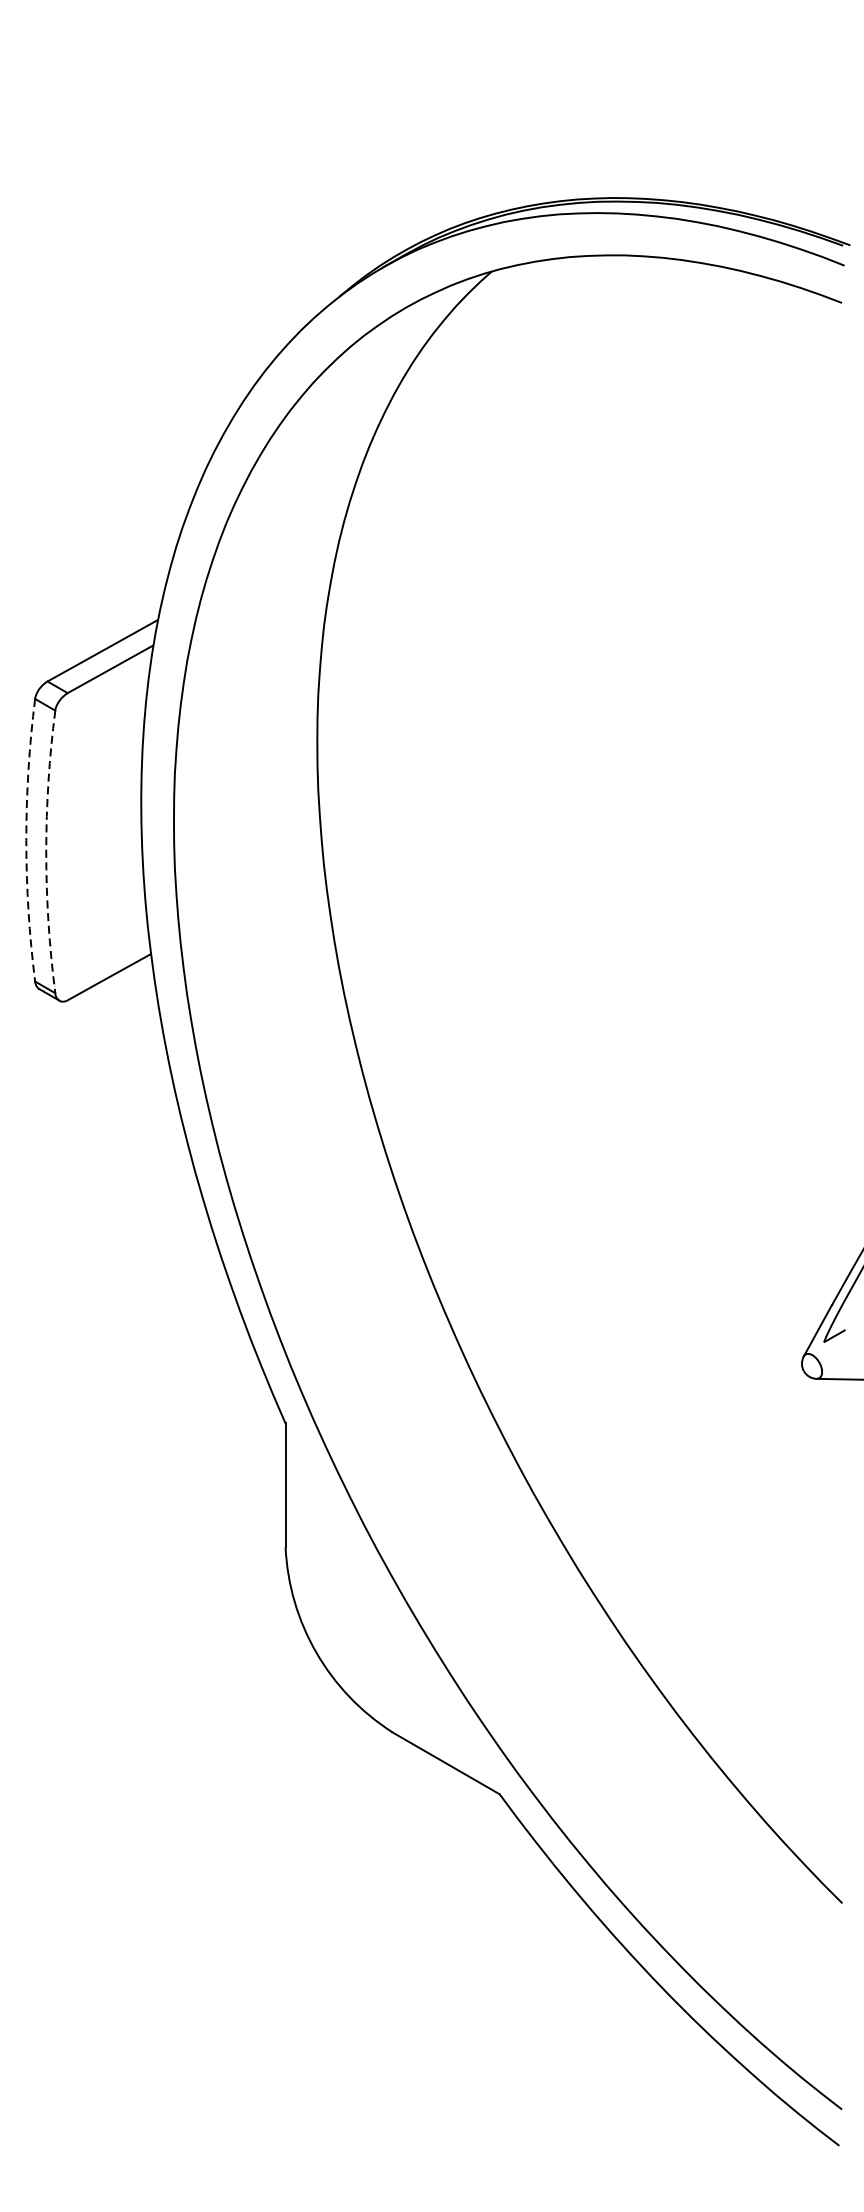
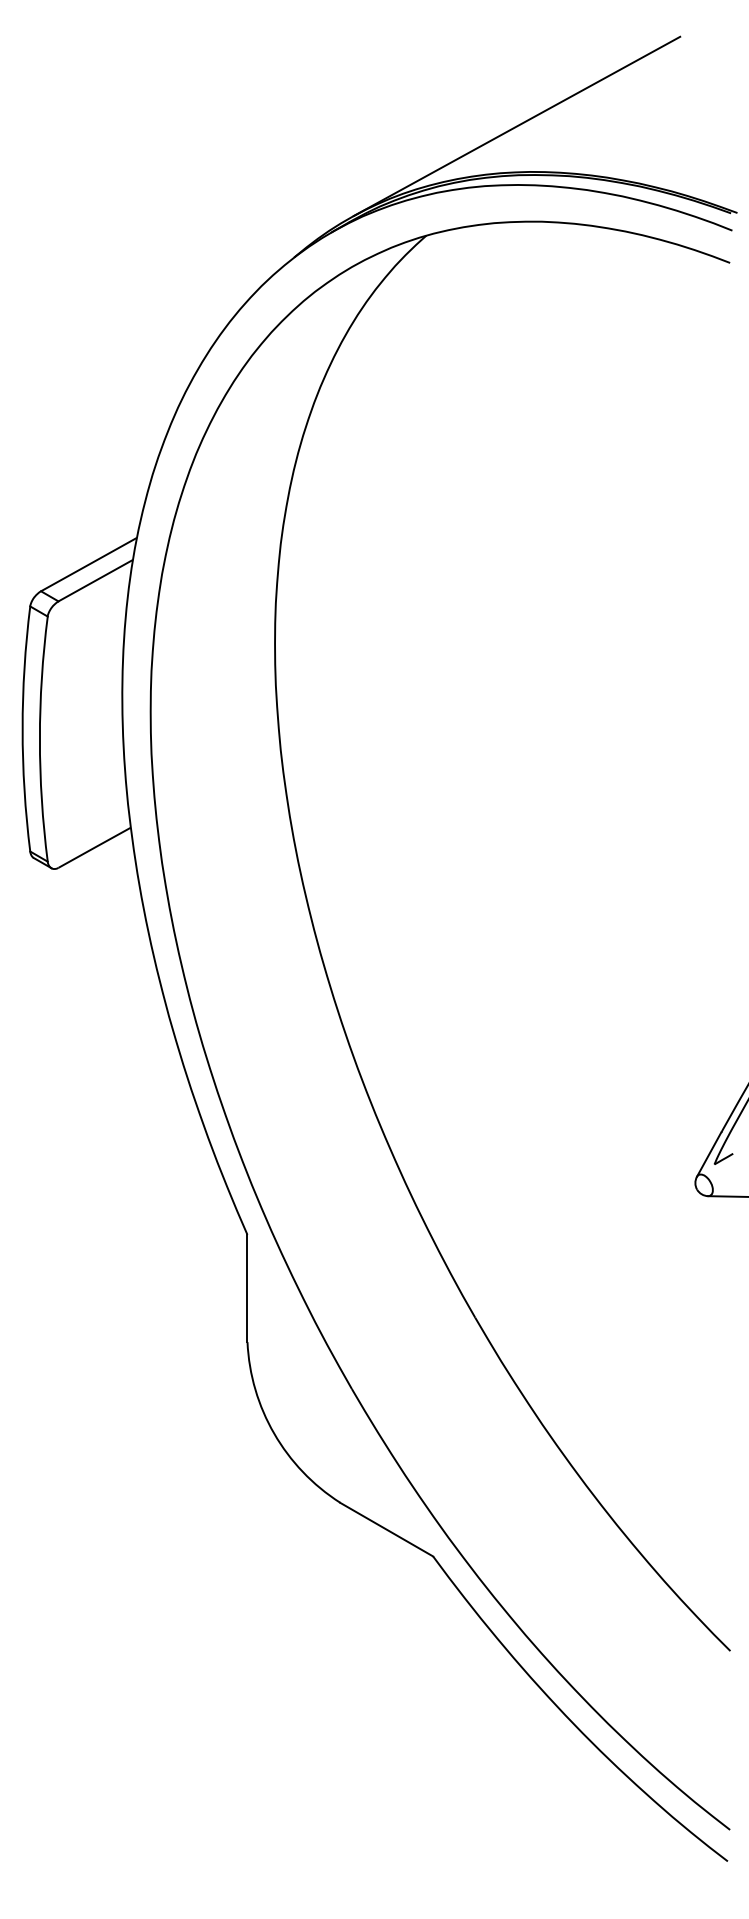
line: (595, 144) -> (516, 125), added
arc: (26, 840) -> (22, 729), dashed -> solid
arc: (45, 852) -> (39, 739), dashed -> solid

